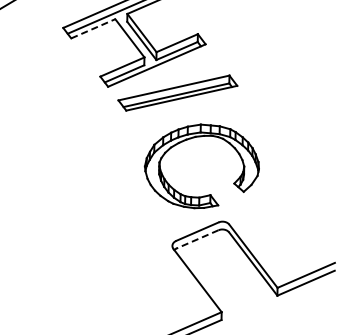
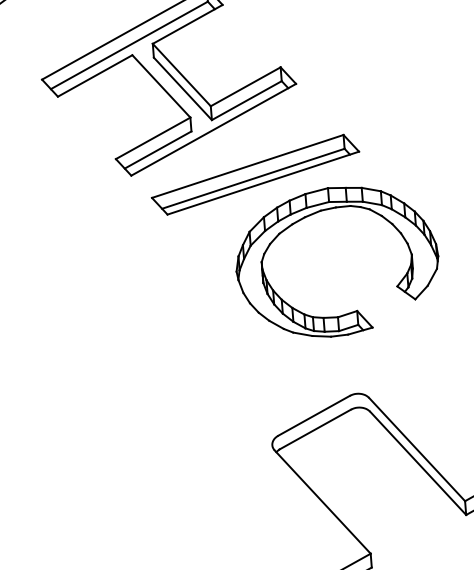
line: (93, 28) -> (95, 75), dashed -> solid
part: (207, 194) -> (351, 310), moved
line: (196, 239) -> (313, 429), dashed -> solid

